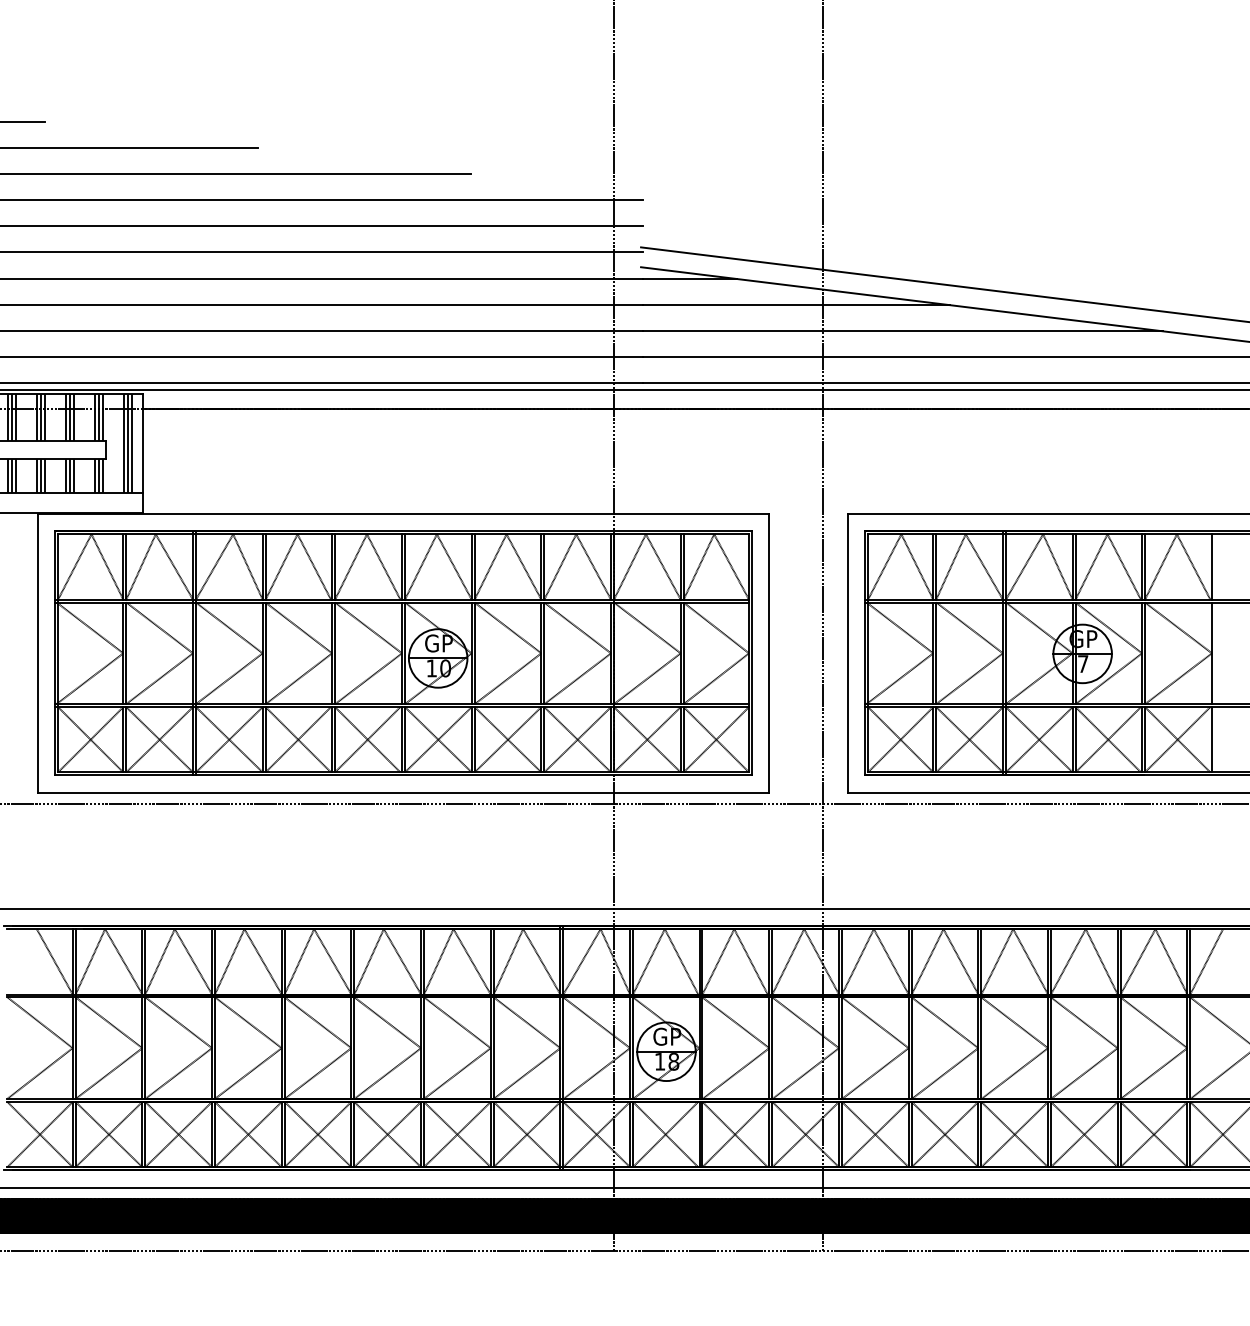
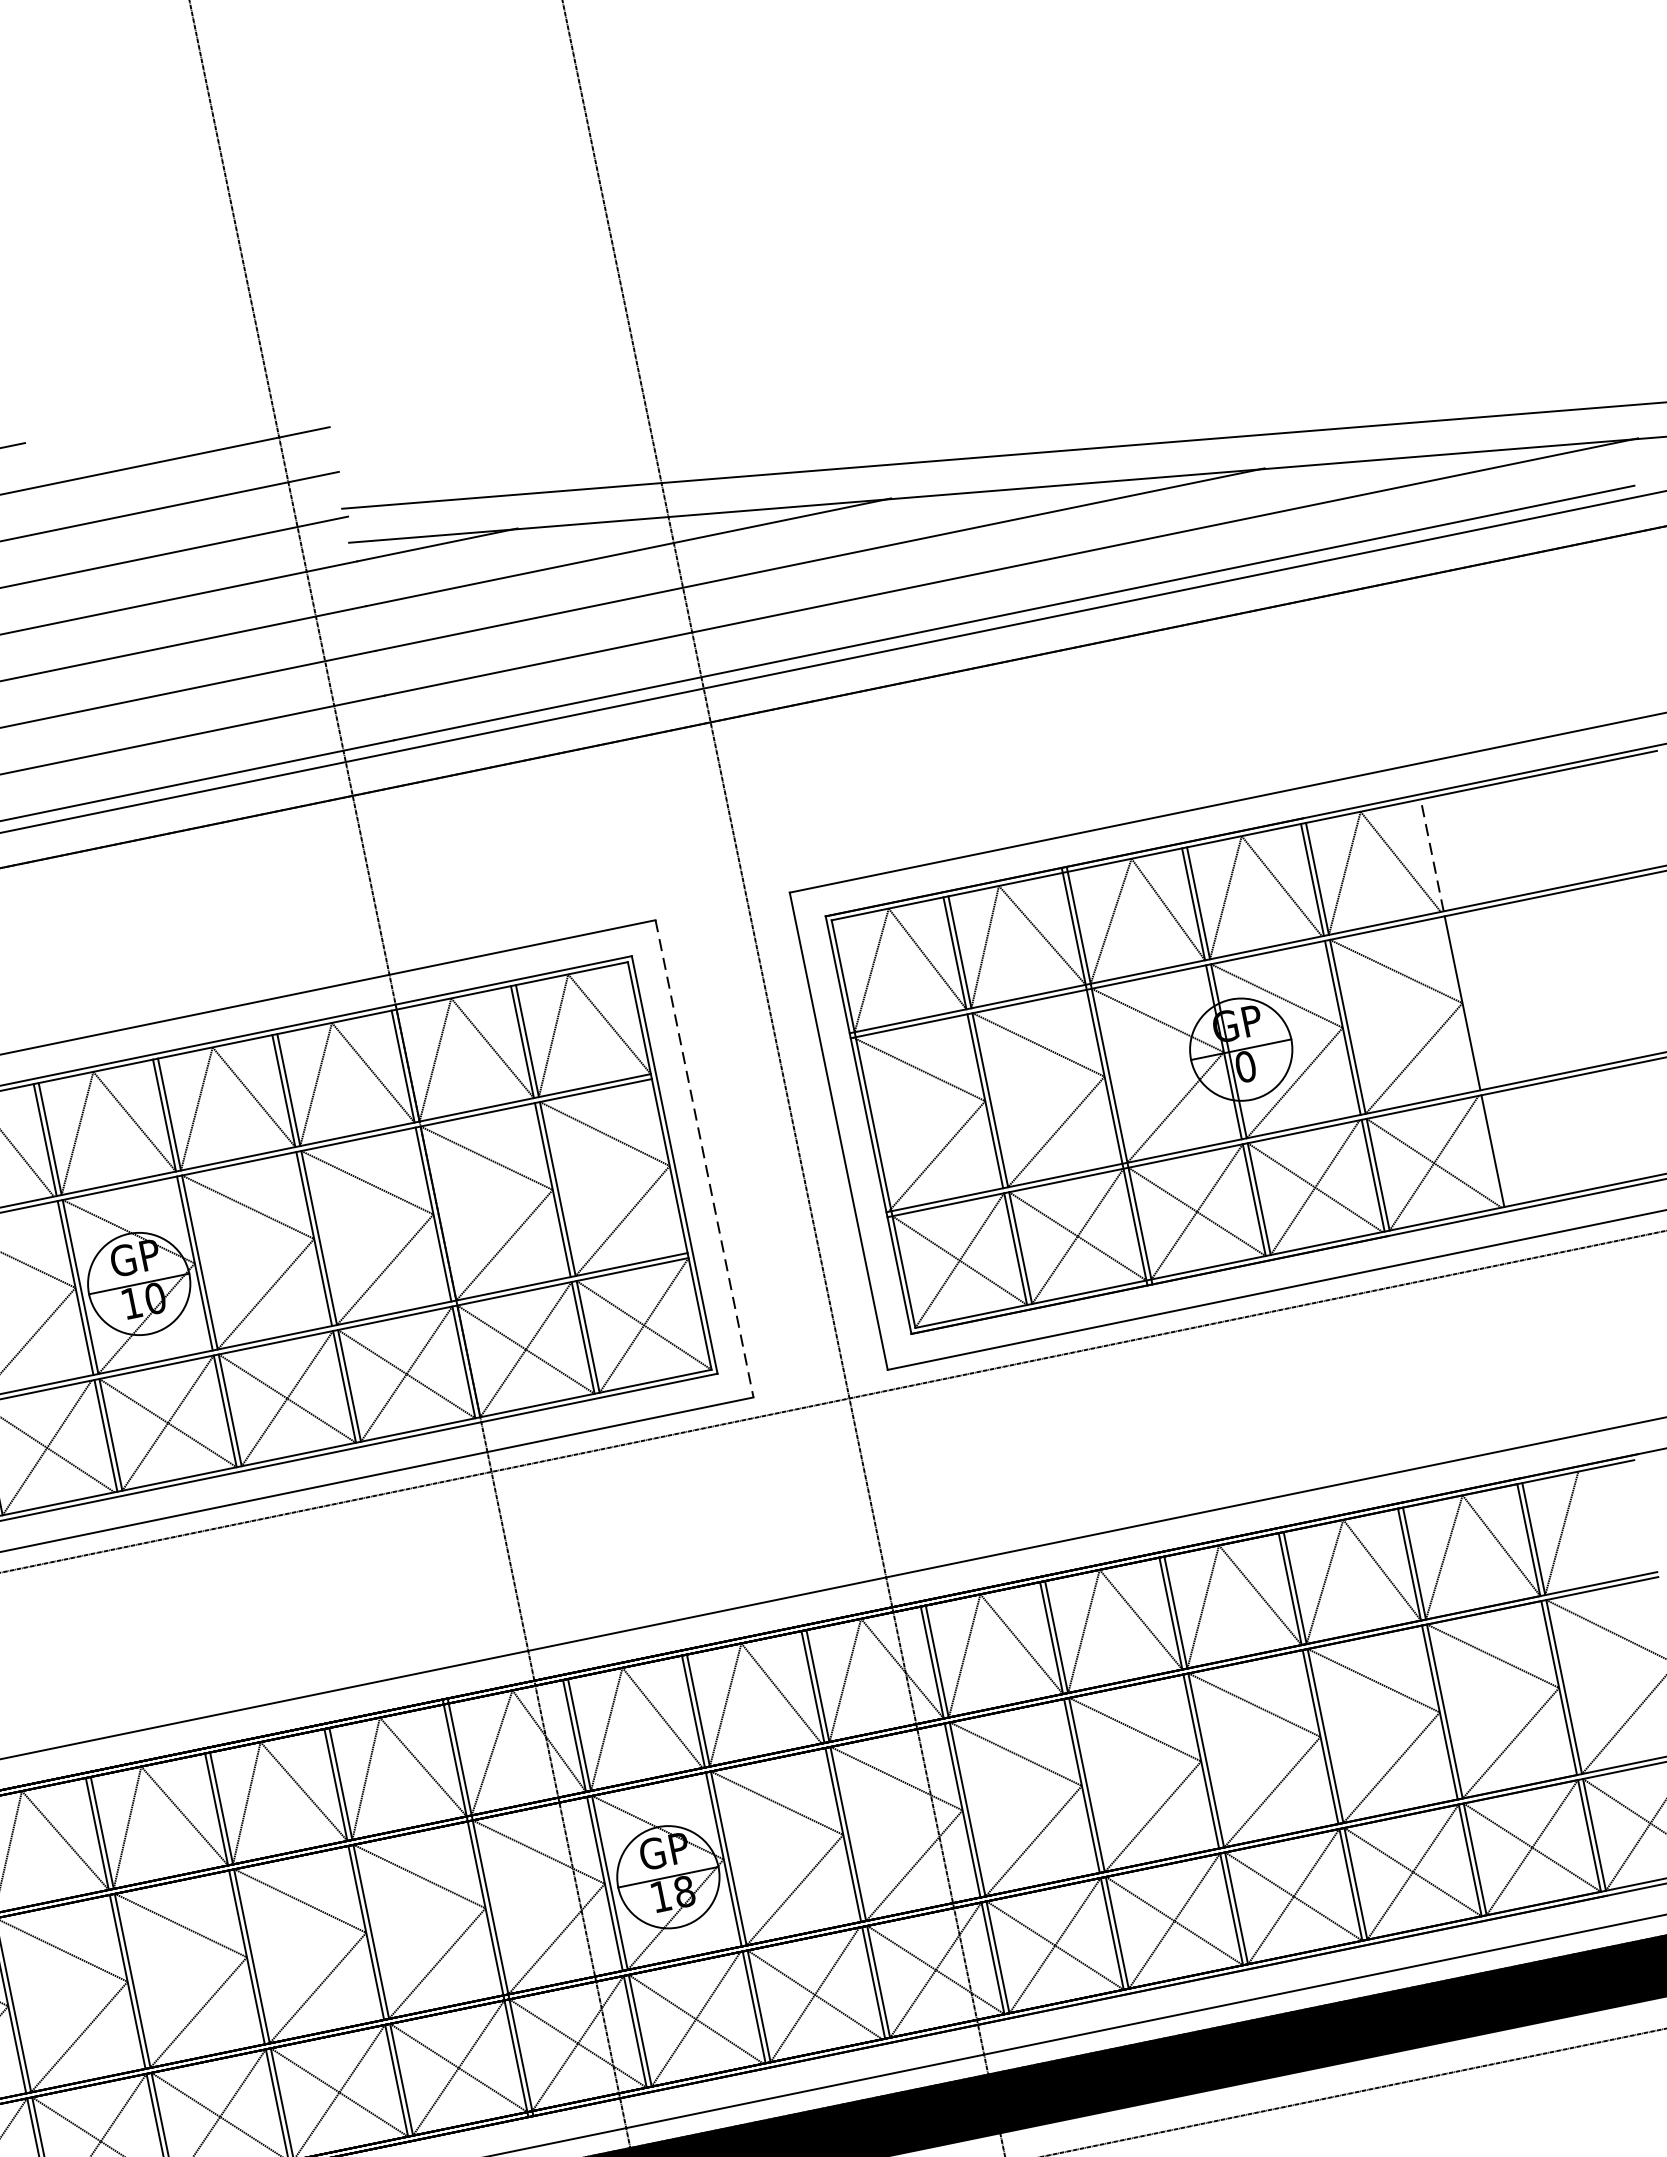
line: (1212, 567) -> (1433, 856), solid -> dashed
line: (769, 653) -> (704, 1159), solid -> dashed
text: (1082, 664) -> (1244, 1067), 7 -> 0

